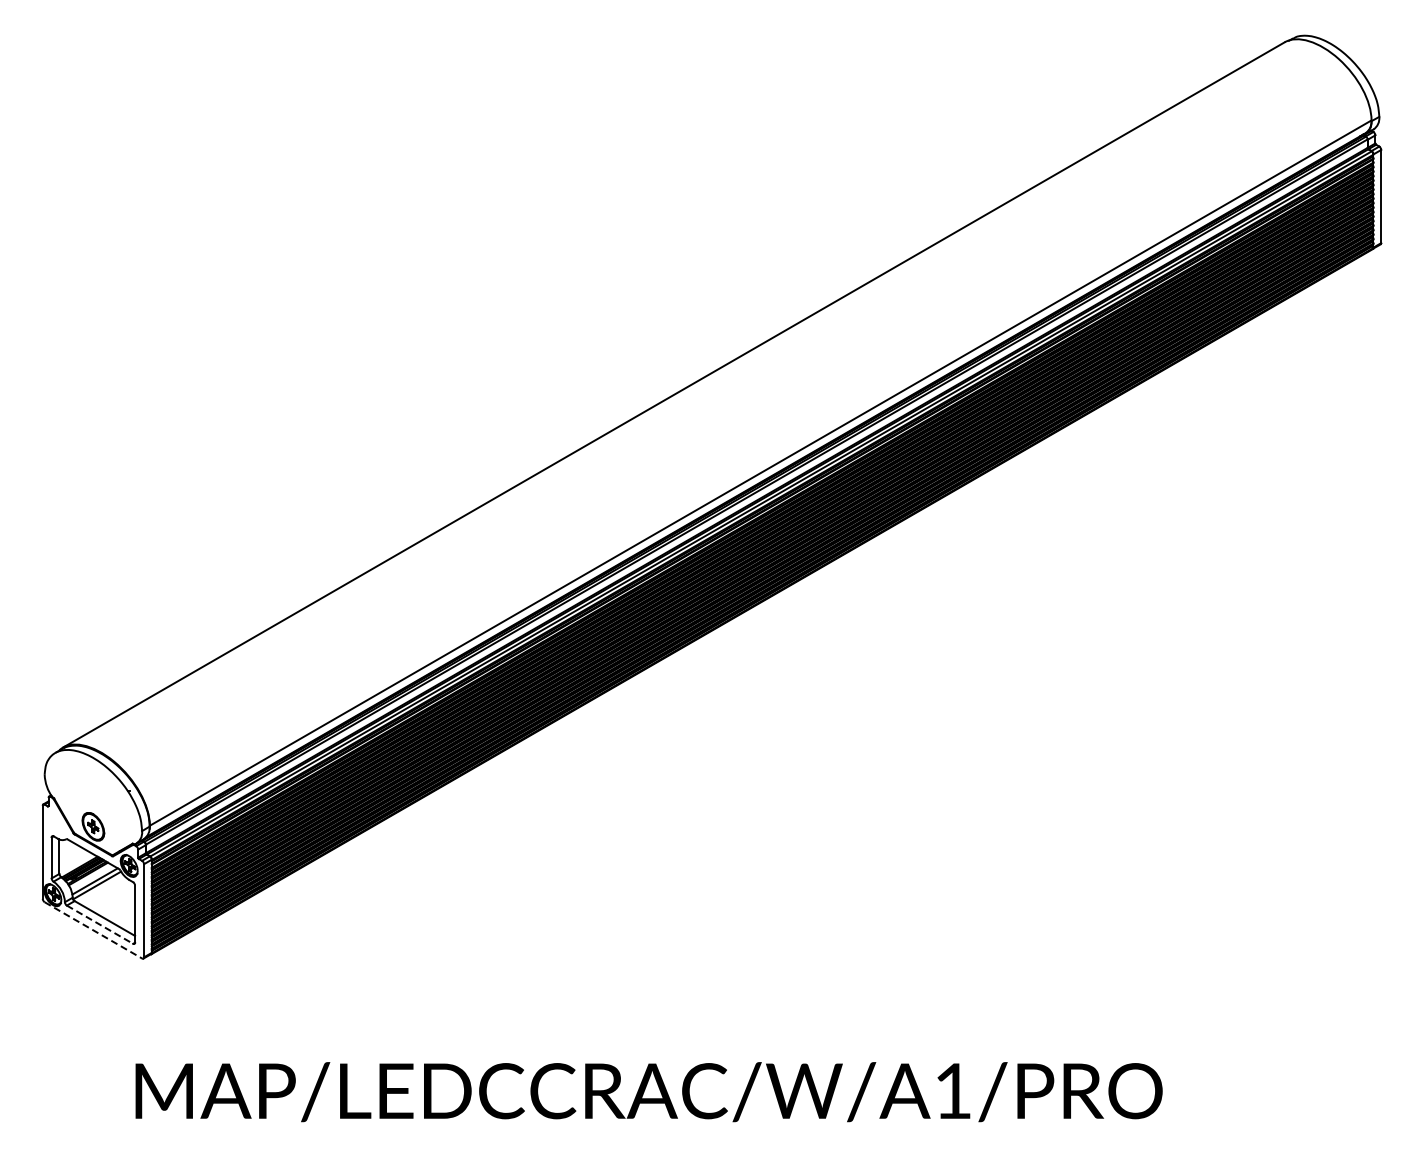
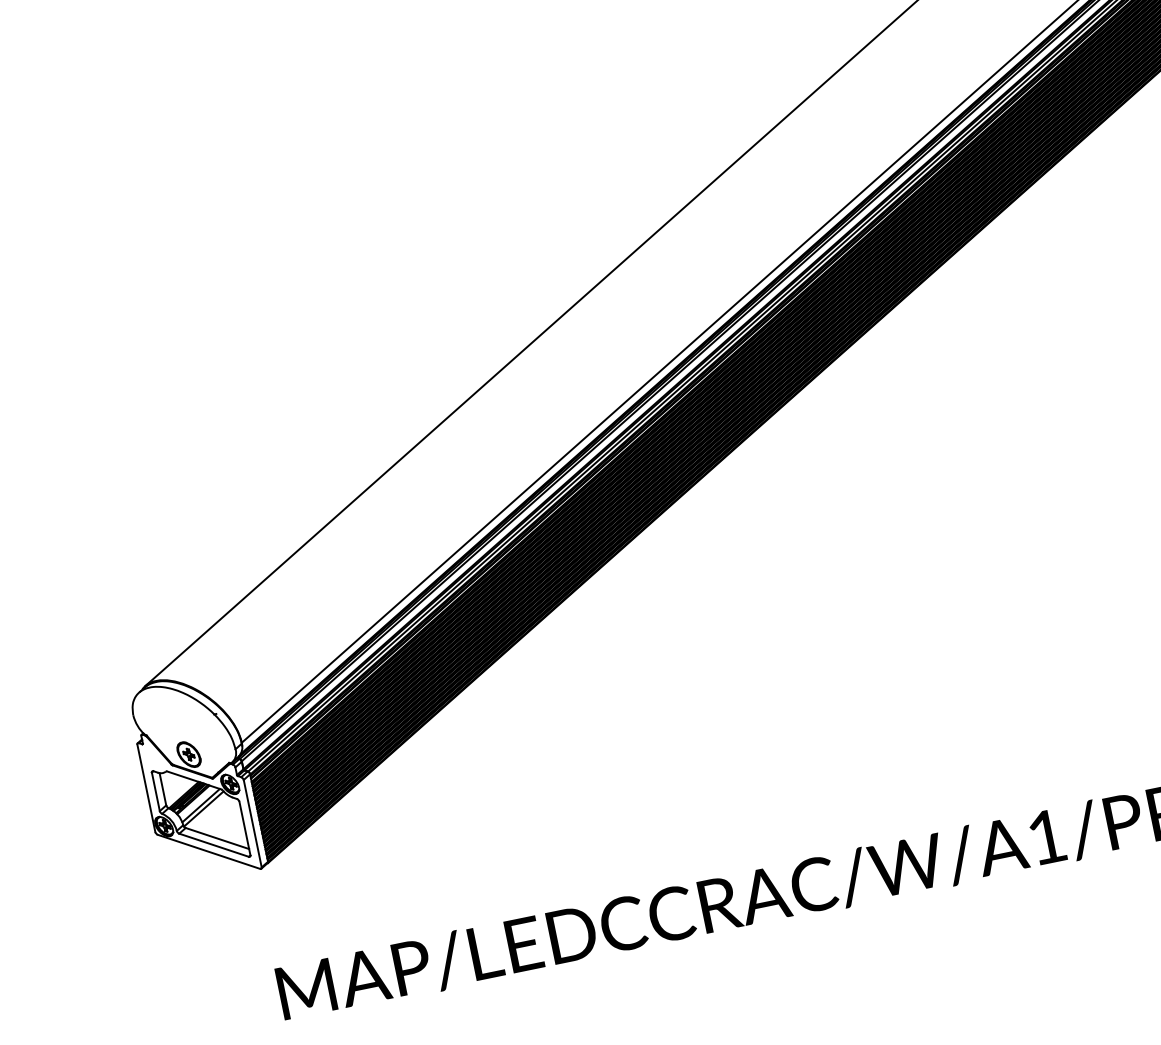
line: (100, 924) -> (214, 844), dashed -> solid
line: (93, 930) -> (209, 851), dashed -> solid

